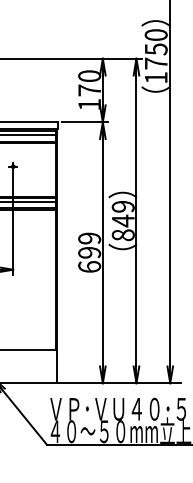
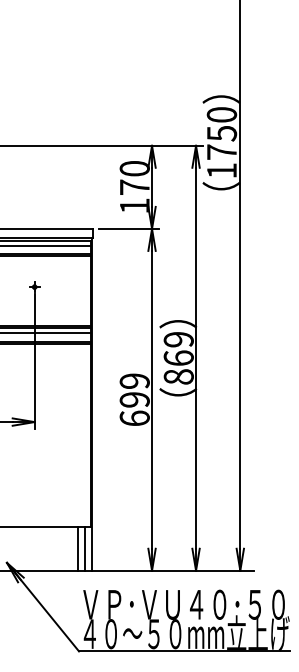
text: (123, 221) -> (178, 358), 849 -> 869
line: (45, 366) -> (77, 548), added
line: (52, 366) -> (85, 548), added

